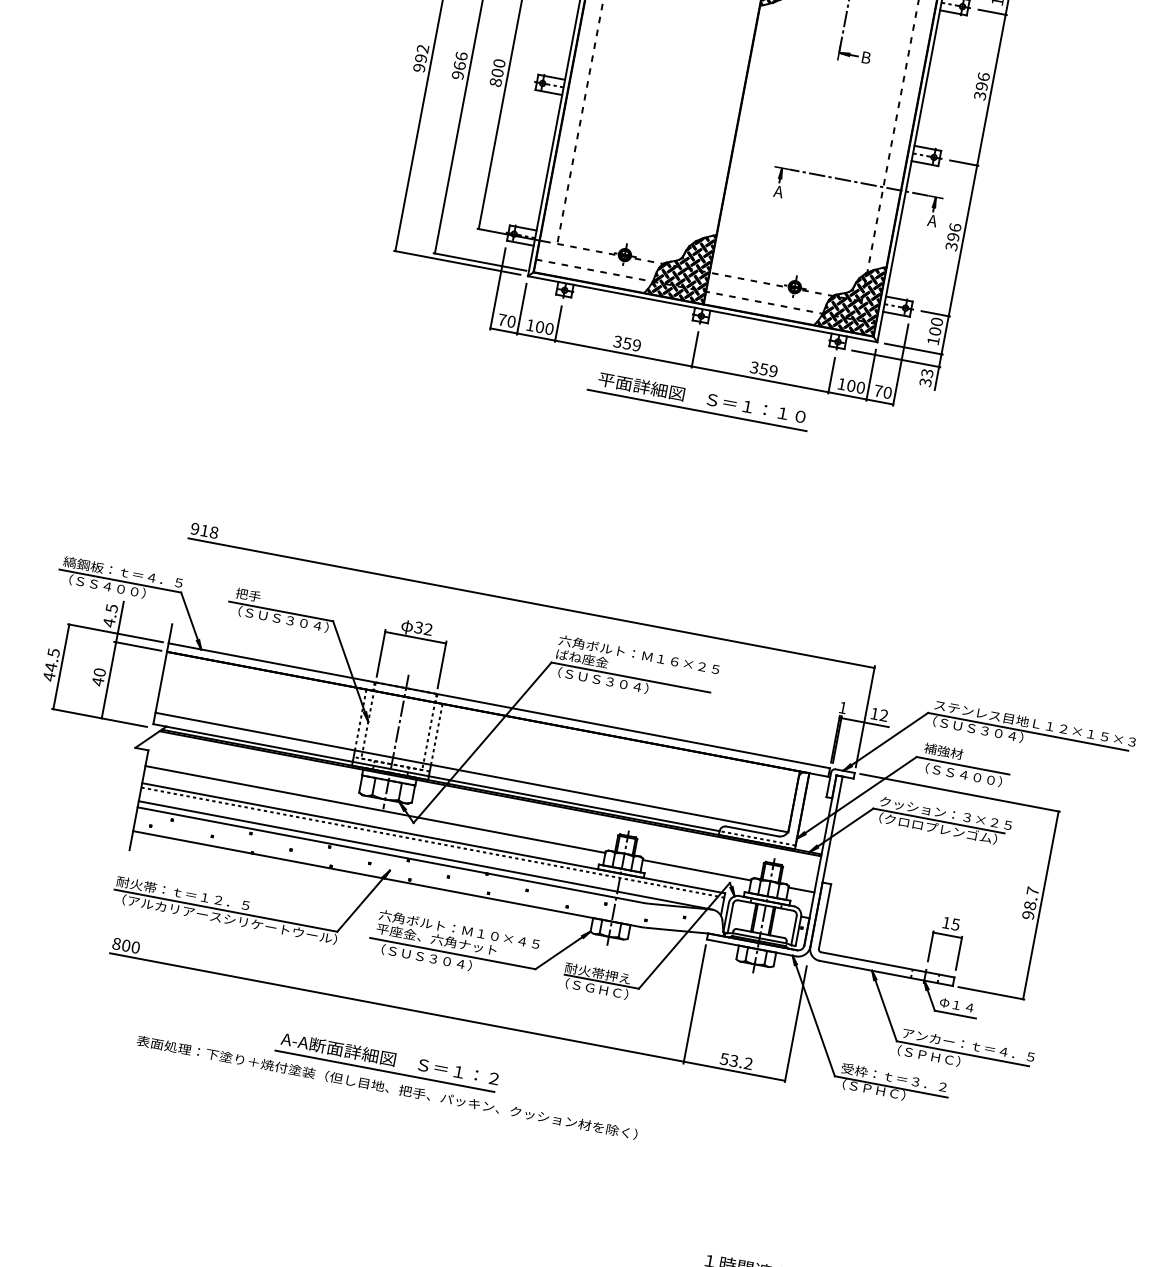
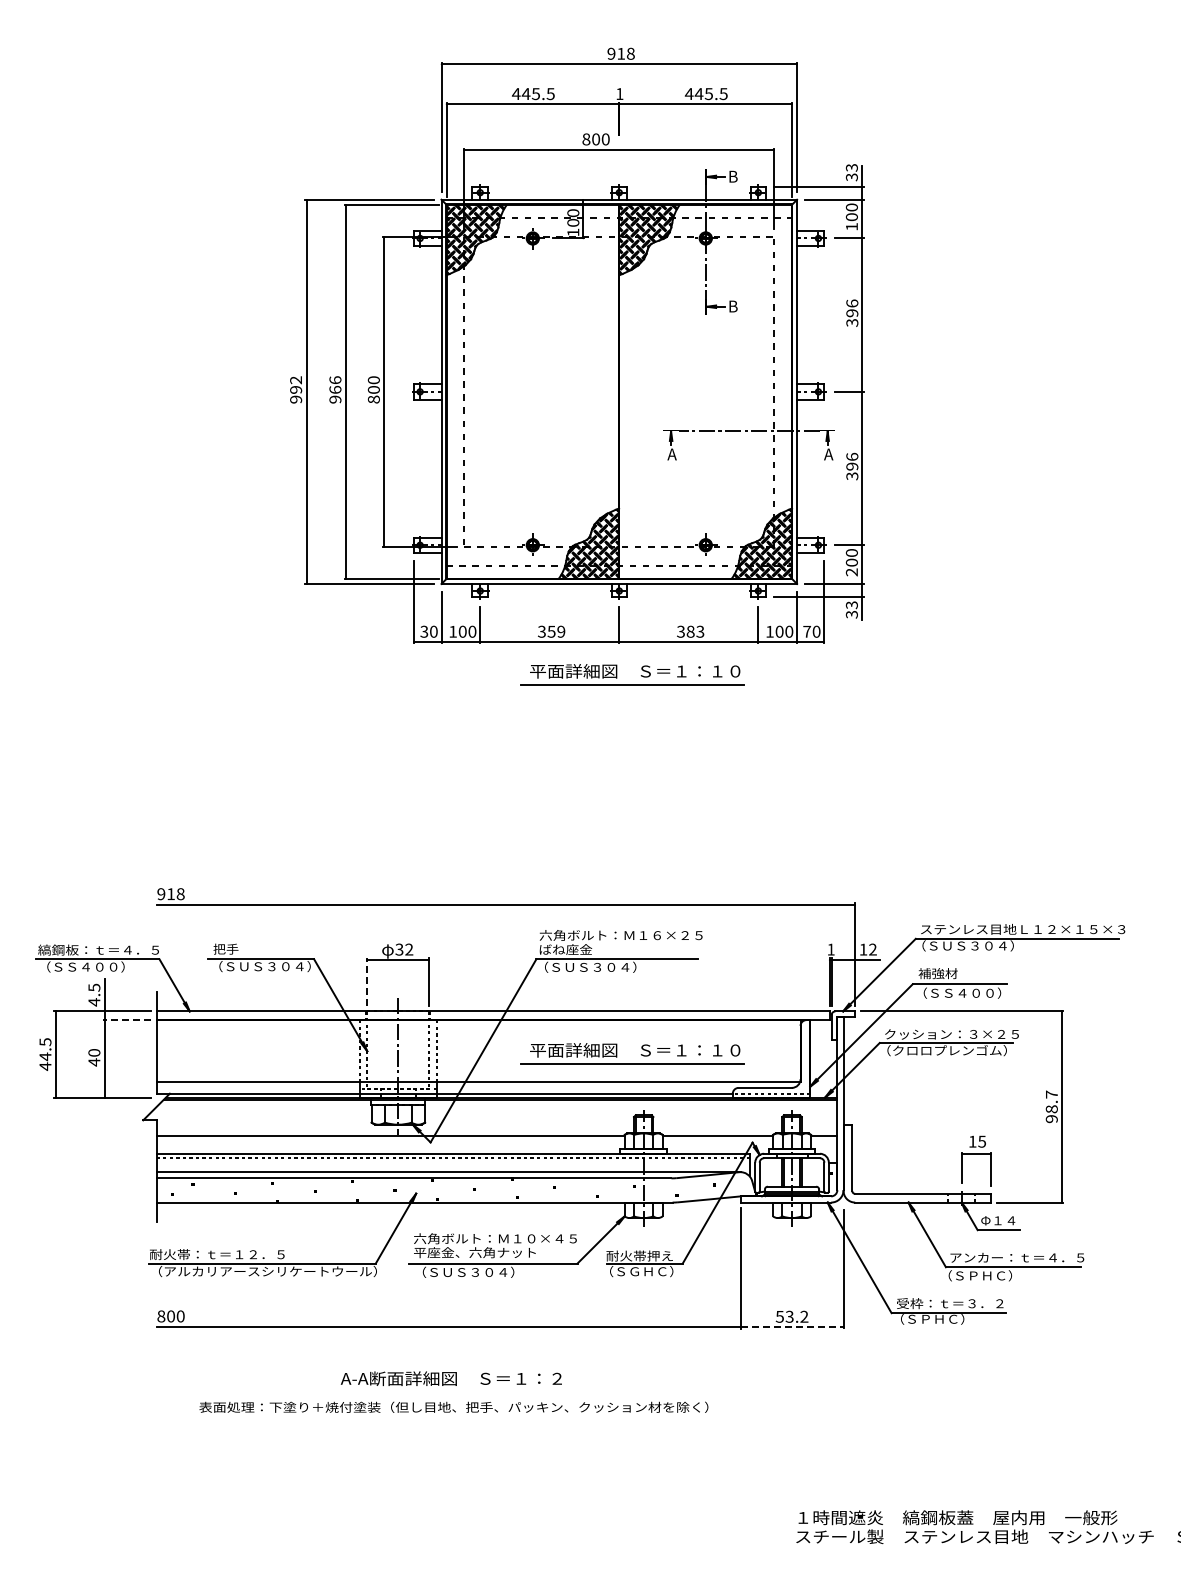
text: (502, 319) -> (424, 631), 70 -> 30
text: (932, 341) -> (851, 572), 100 -> 200
text: (768, 370) -> (695, 631), 359 -> 383
line: (137, 646) -> (126, 1020), solid -> dashed
line: (381, 653) -> (367, 981), solid -> dashed
part: (636, 775) -> (640, 1054), added
line: (384, 1070) -> (448, 1391), removed
line: (735, 1070) -> (792, 1326), solid -> dashed

